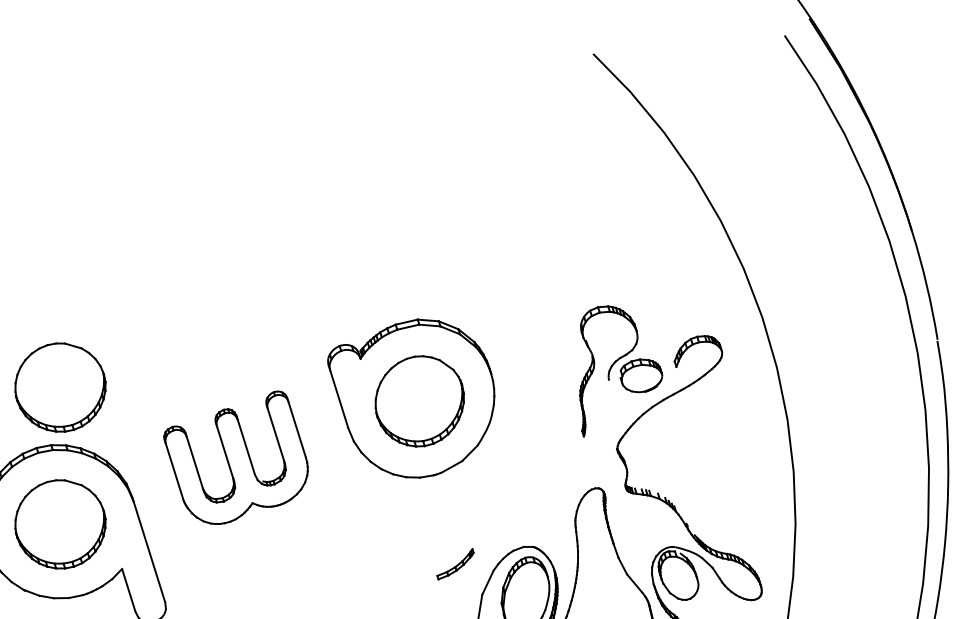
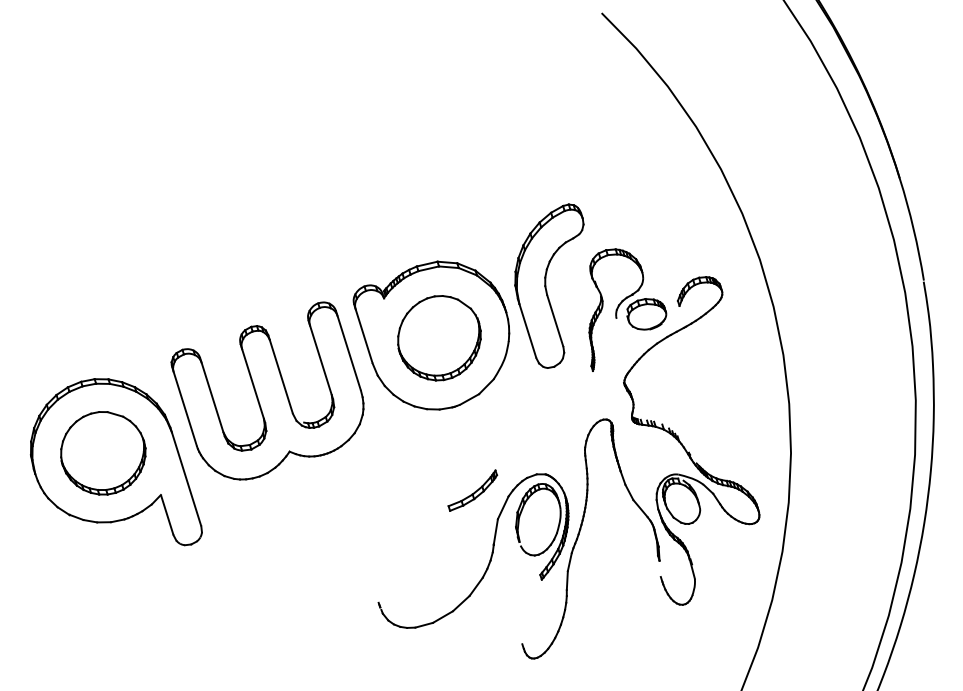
part: (537, 345) -> (549, 285), added
part: (60, 387) -> (103, 325), removed
part: (235, 457) -> (267, 390), size x1.43
part: (455, 564) -> (472, 490), size x1.43

